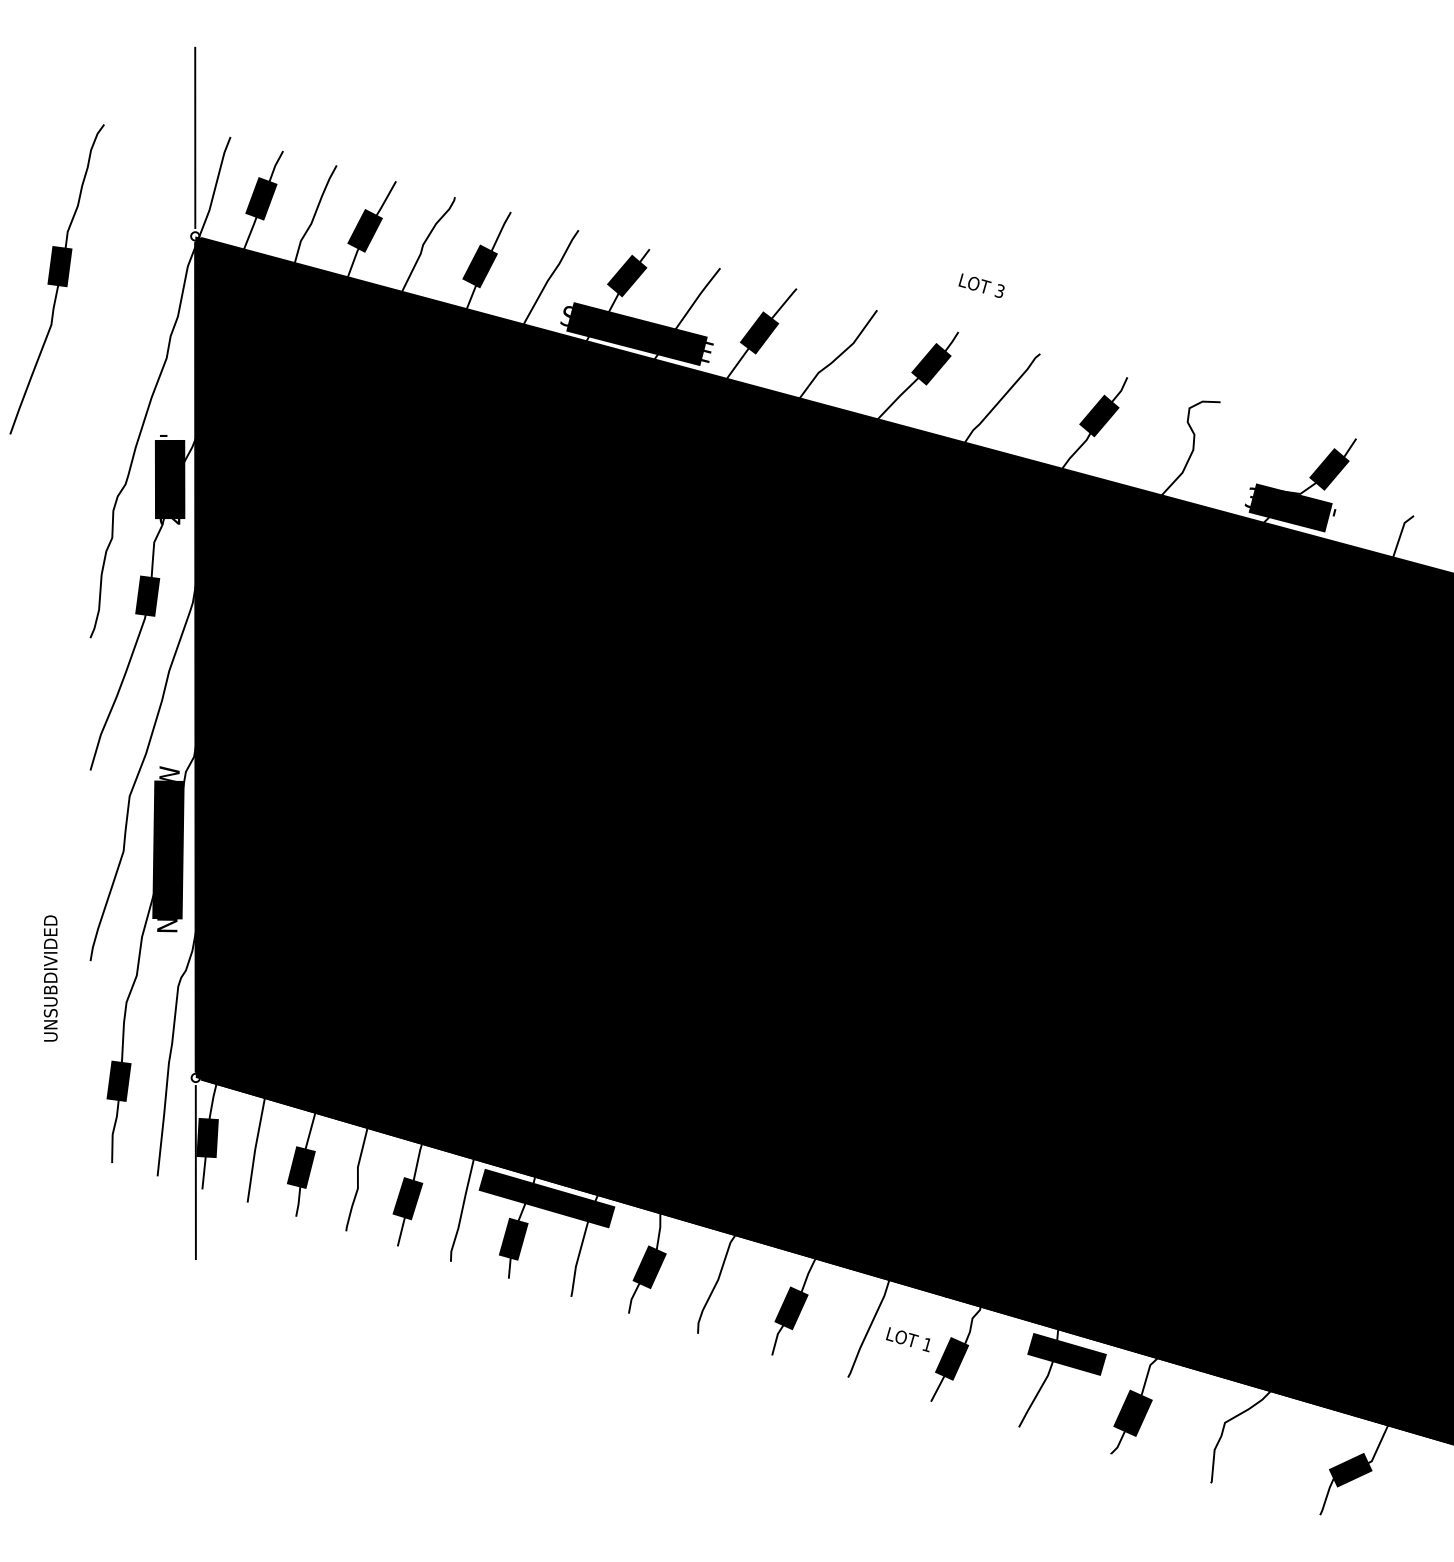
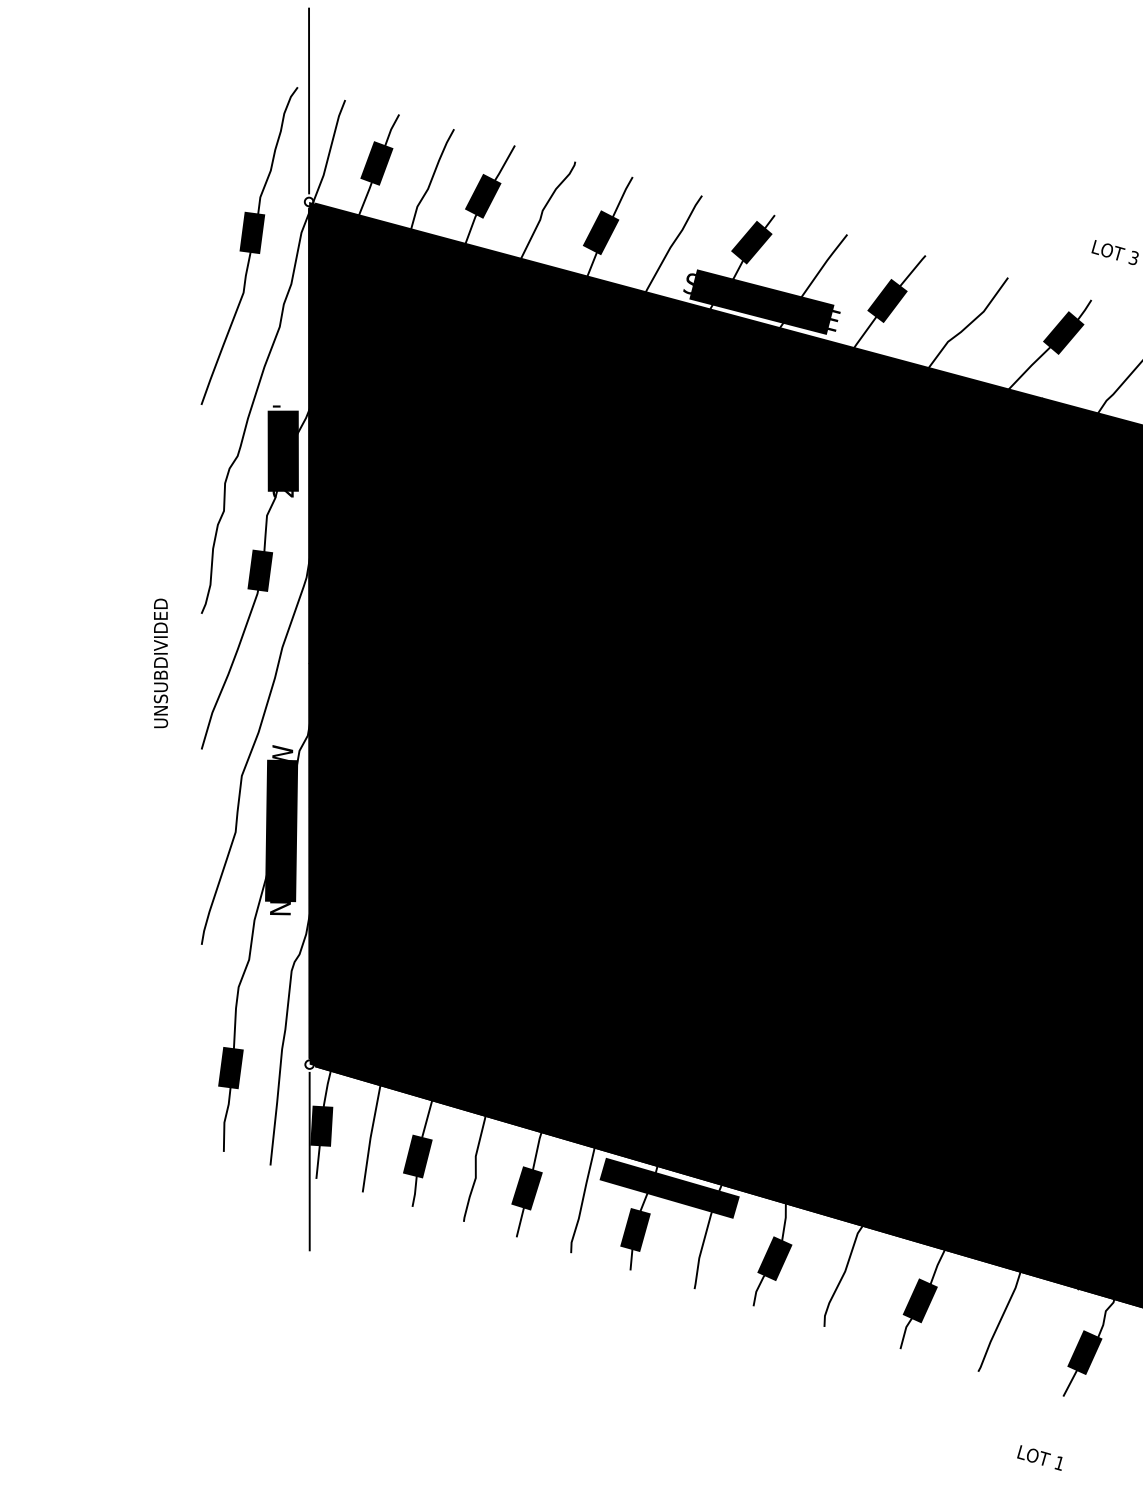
part: (56, 279) -> (248, 246), moved
text: (50, 978) -> (160, 663), moved
text: (908, 1339) -> (1040, 1457), moved

